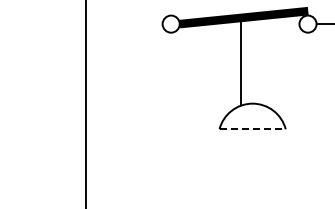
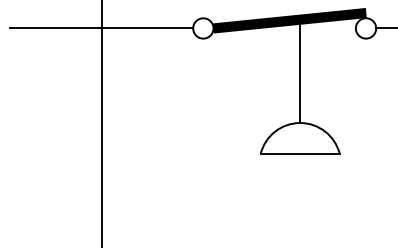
line: (85, 24) -> (101, 28), added
line: (240, 60) -> (300, 71), moved
line: (253, 129) -> (301, 153), dashed -> solid

